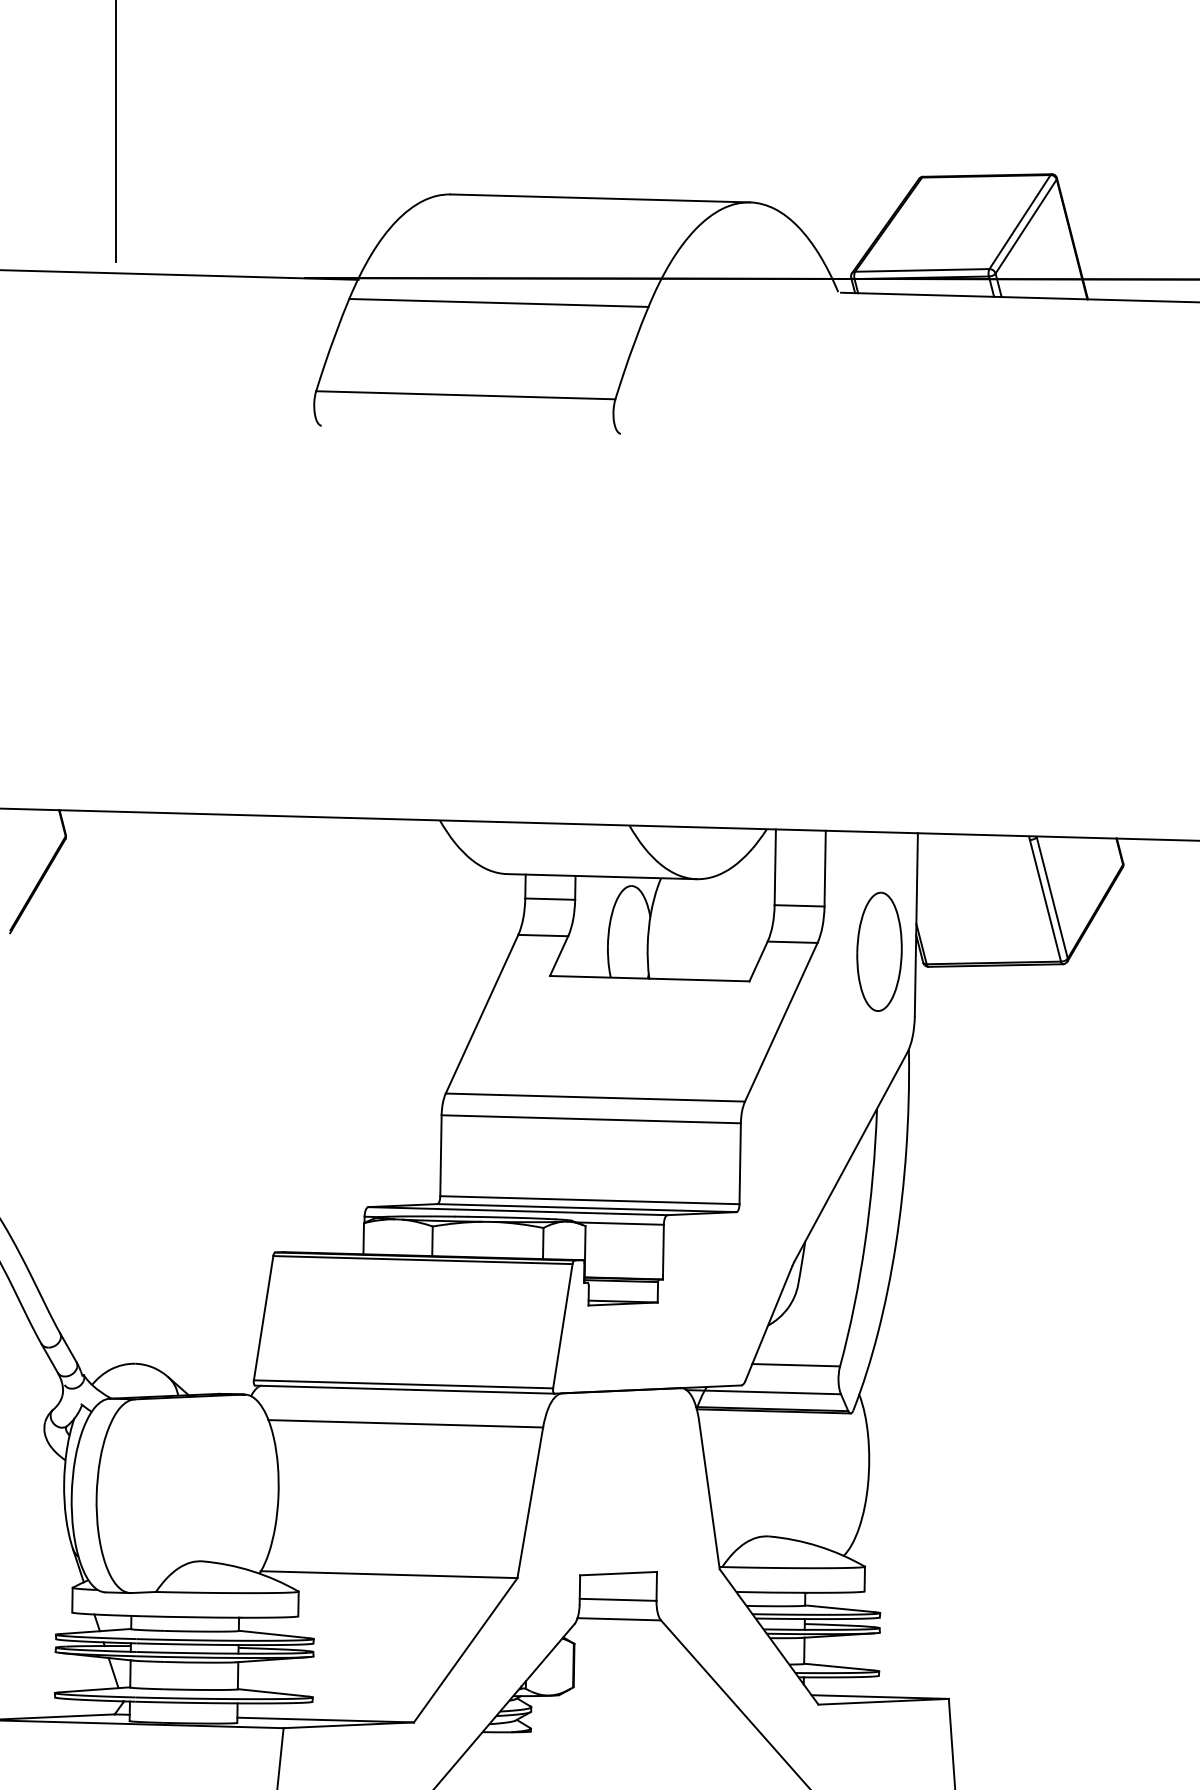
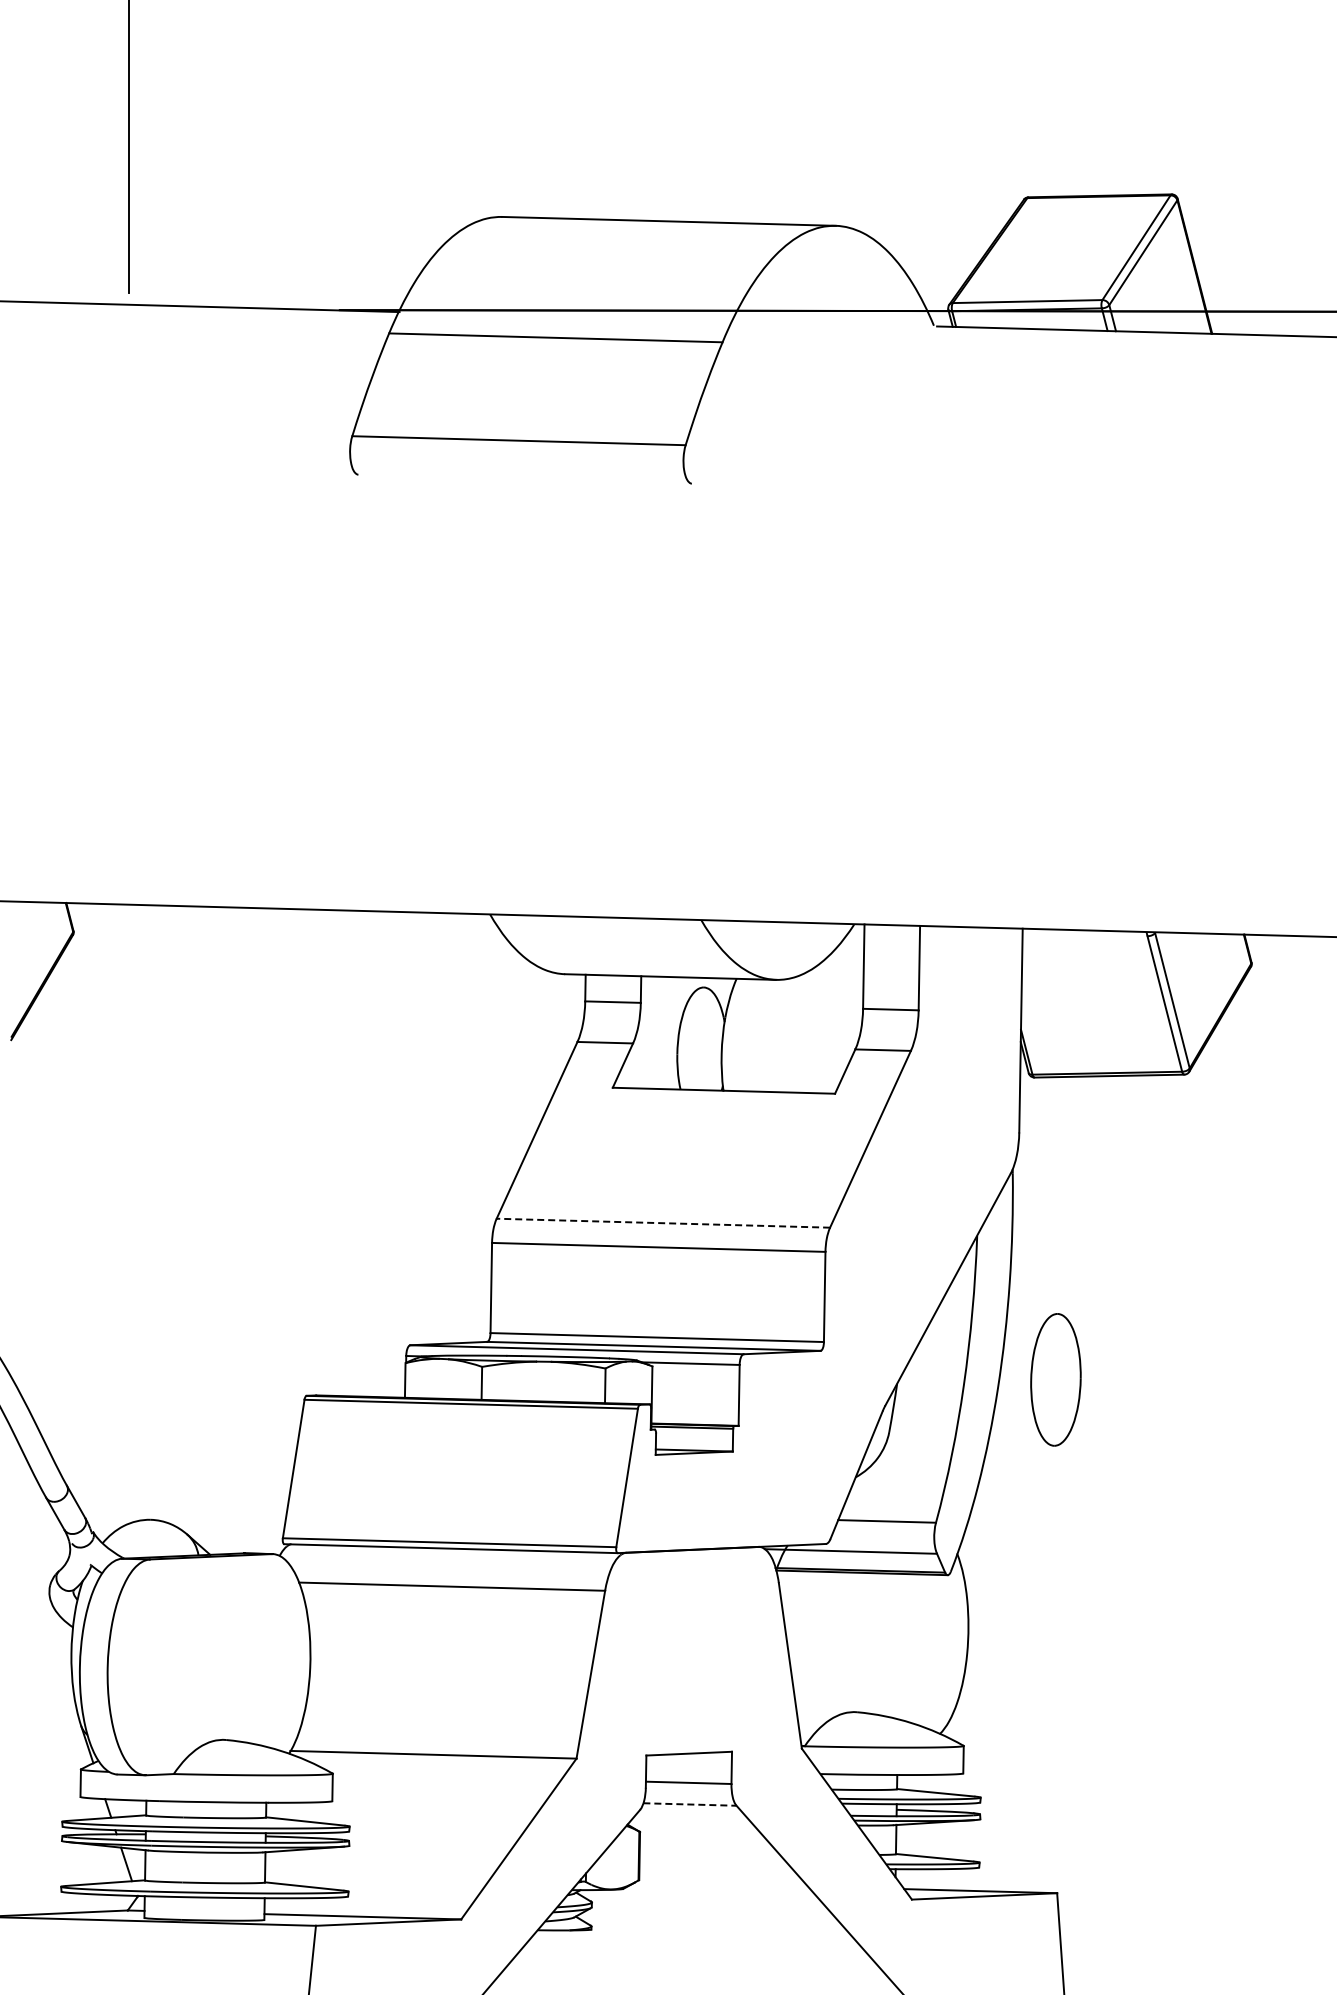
part: (879, 951) -> (1055, 1379), moved
line: (595, 1097) -> (663, 1223), solid -> dashed
line: (618, 1619) -> (689, 1804), solid -> dashed

